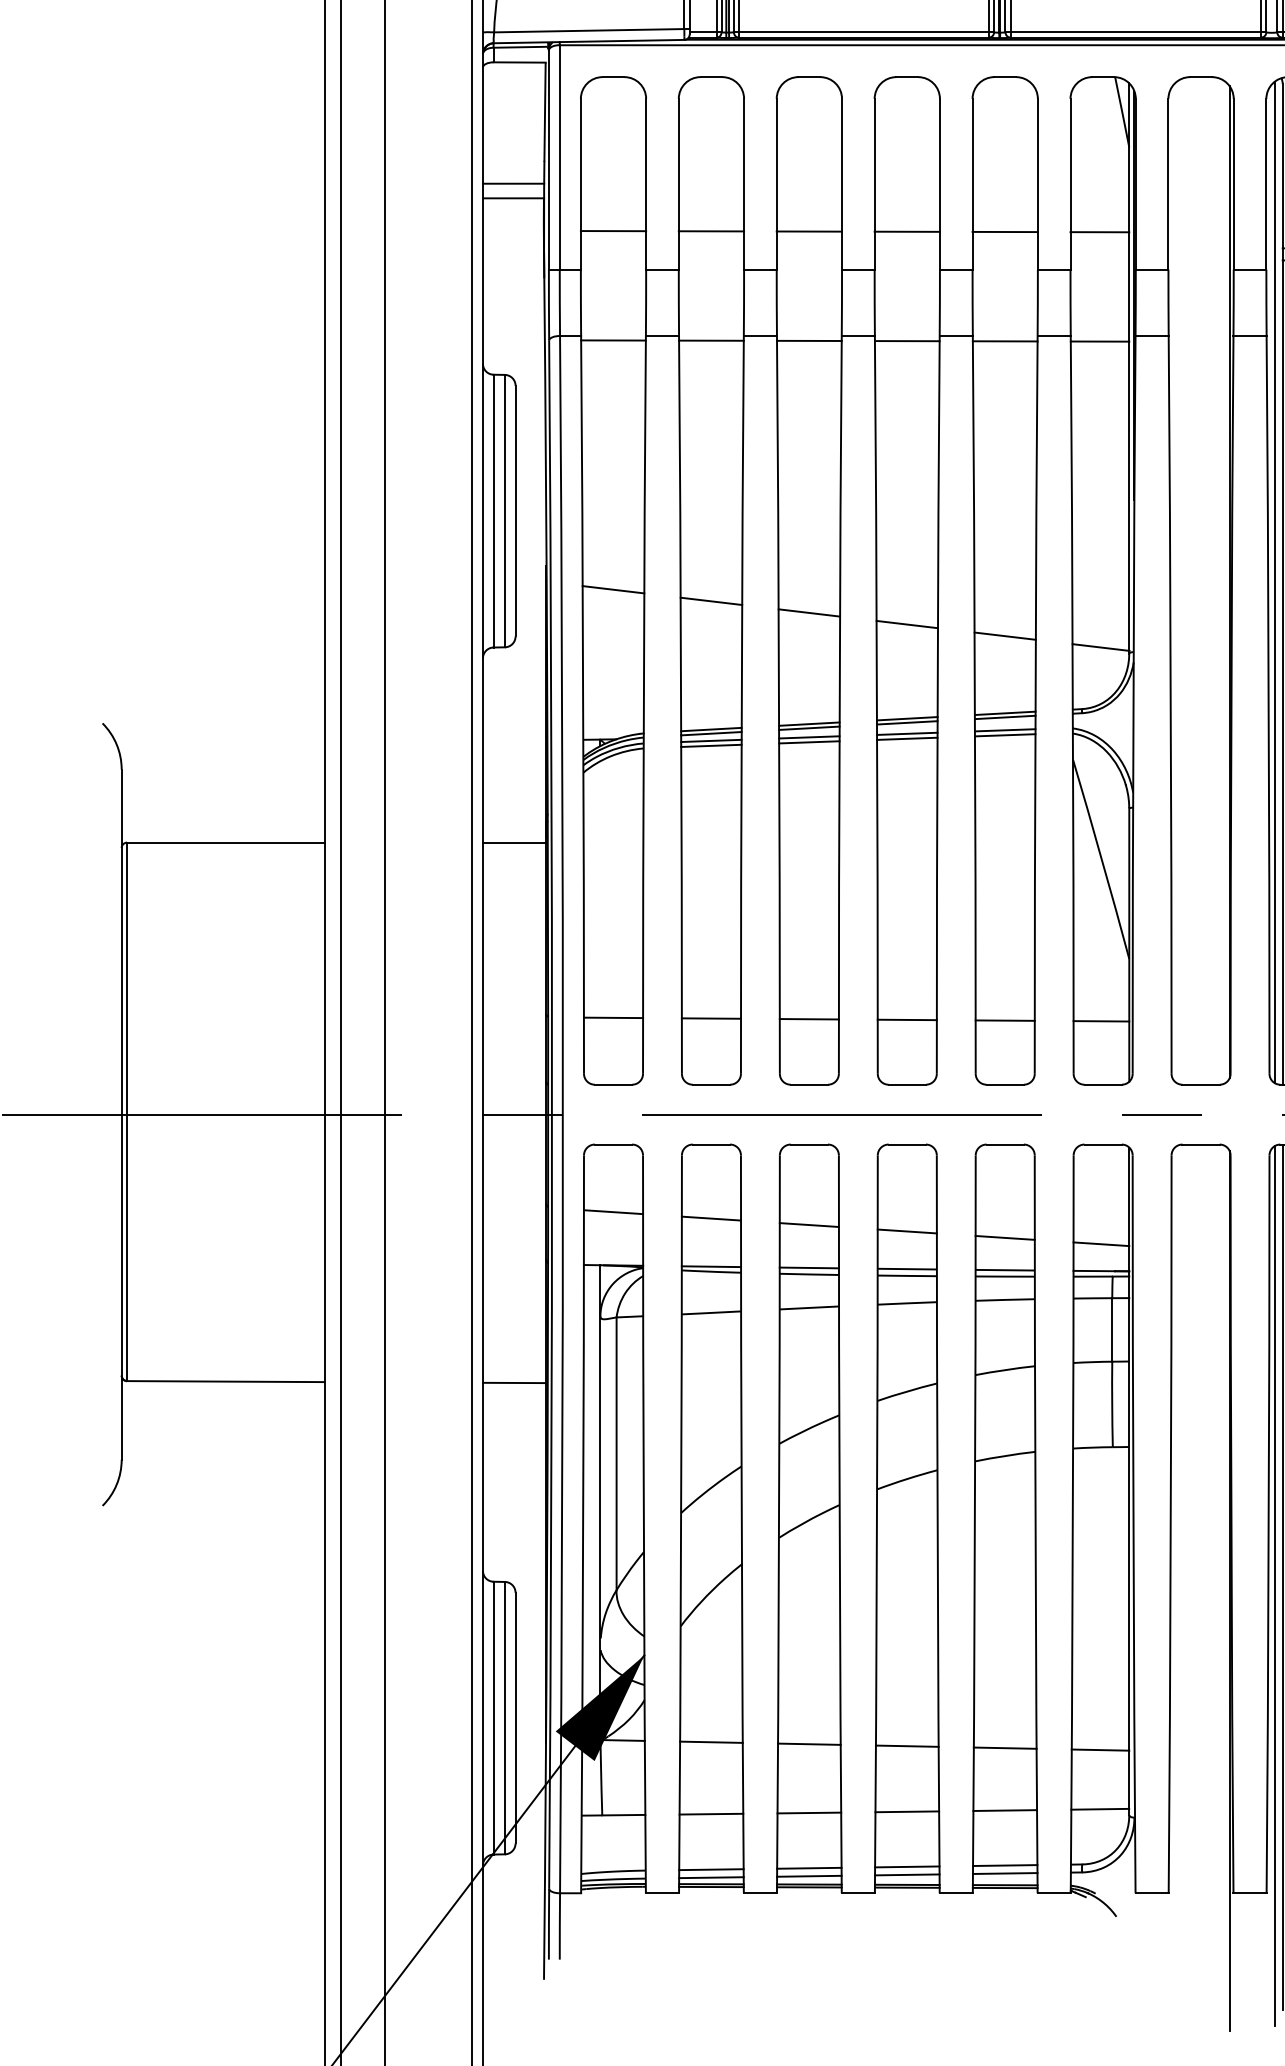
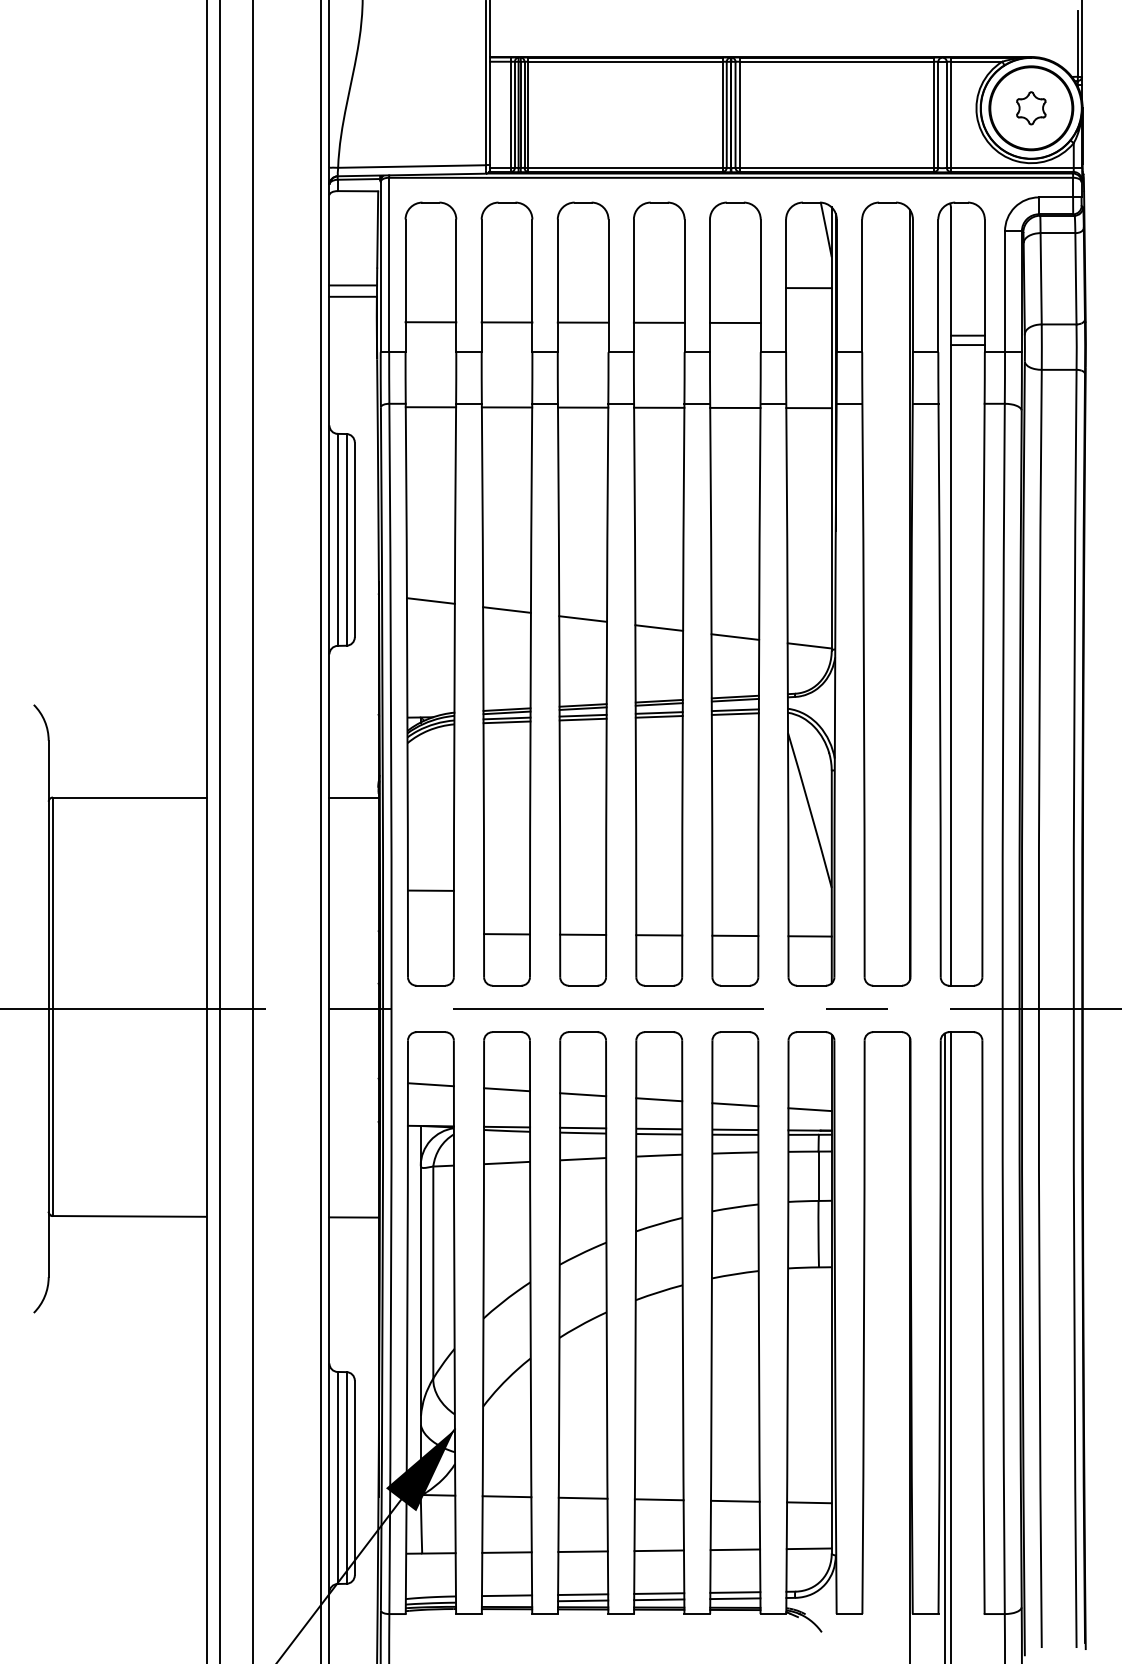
line: (1099, 232) -> (808, 288), moved
line: (1274, 582) -> (944, 595), removed
line: (612, 1017) -> (430, 890), moved
line: (710, 1877) -> (506, 1601), removed

